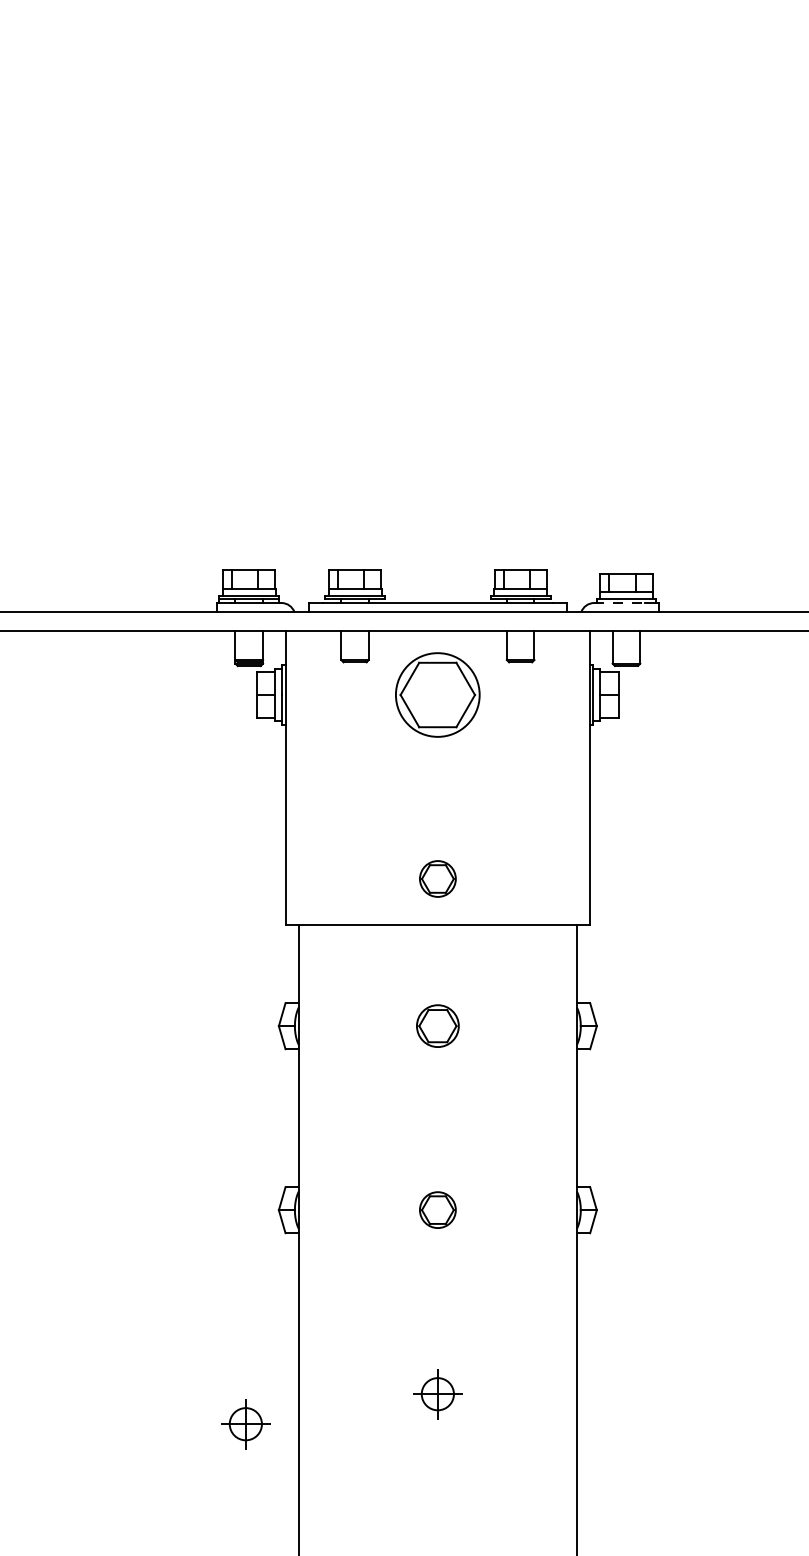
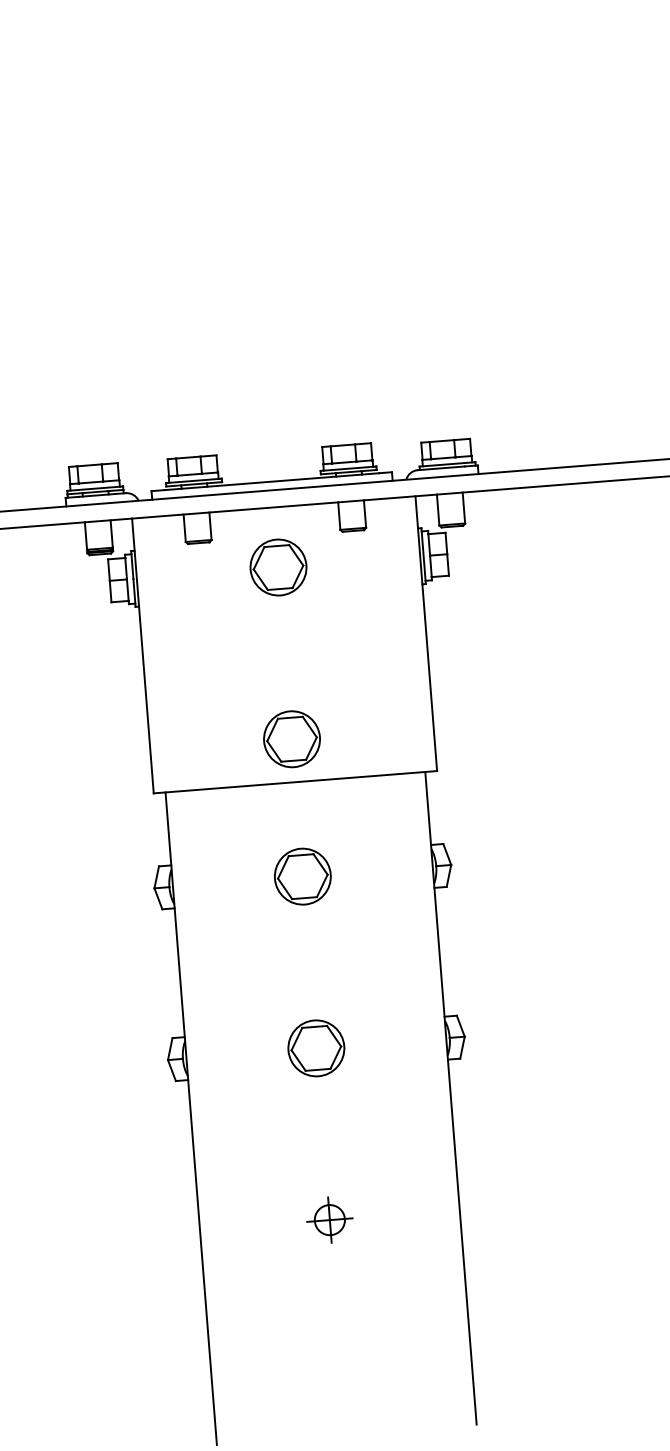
line: (620, 603) -> (442, 468), dashed -> solid
part: (437, 694) -> (278, 567), size x0.71
part: (437, 878) -> (291, 738), size x1.67
part: (437, 1025) -> (302, 876), size x1.43
part: (437, 1209) -> (315, 1047), size x1.67
part: (245, 1424) -> (152, 1262), removed

